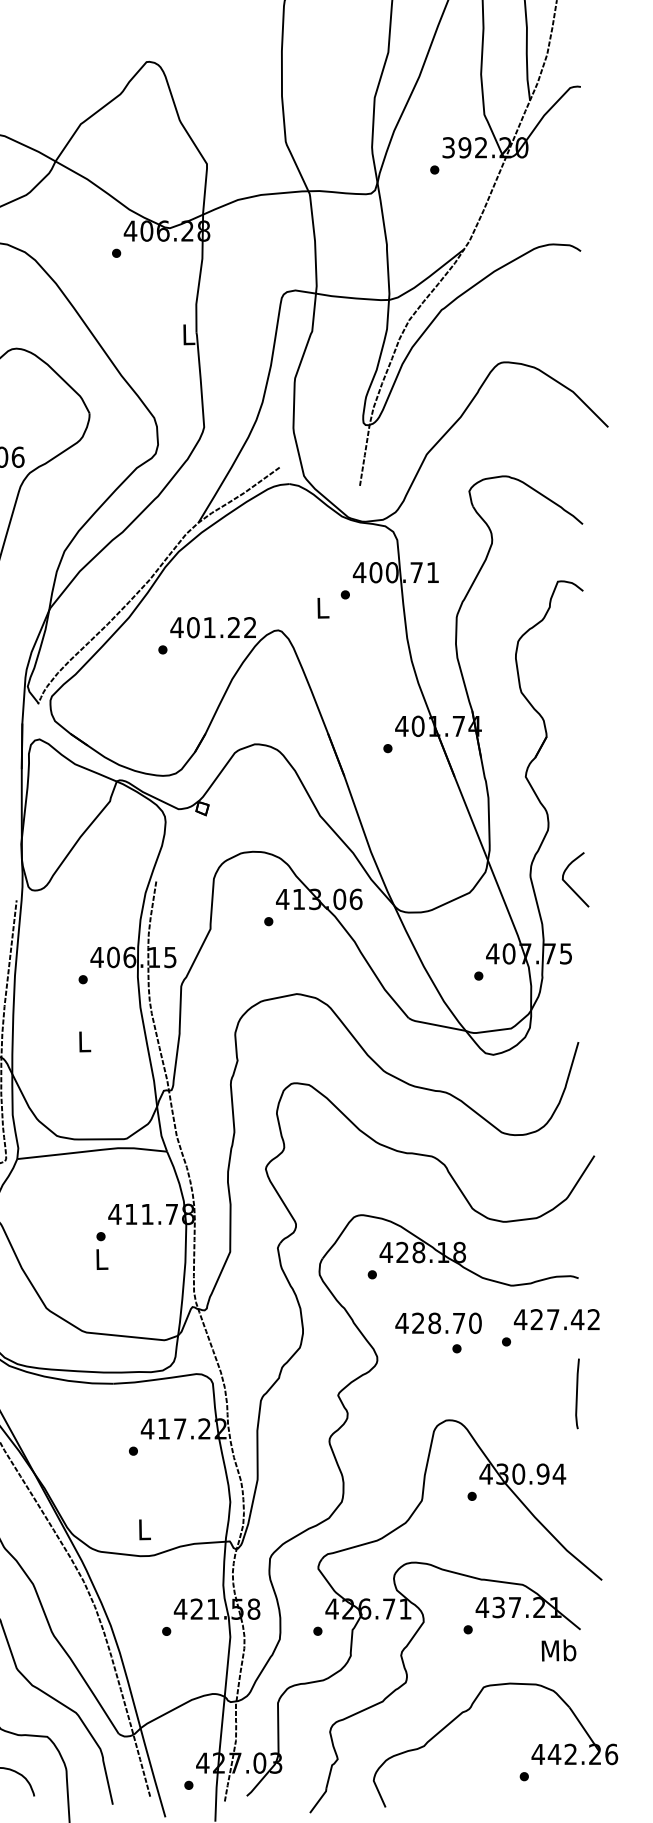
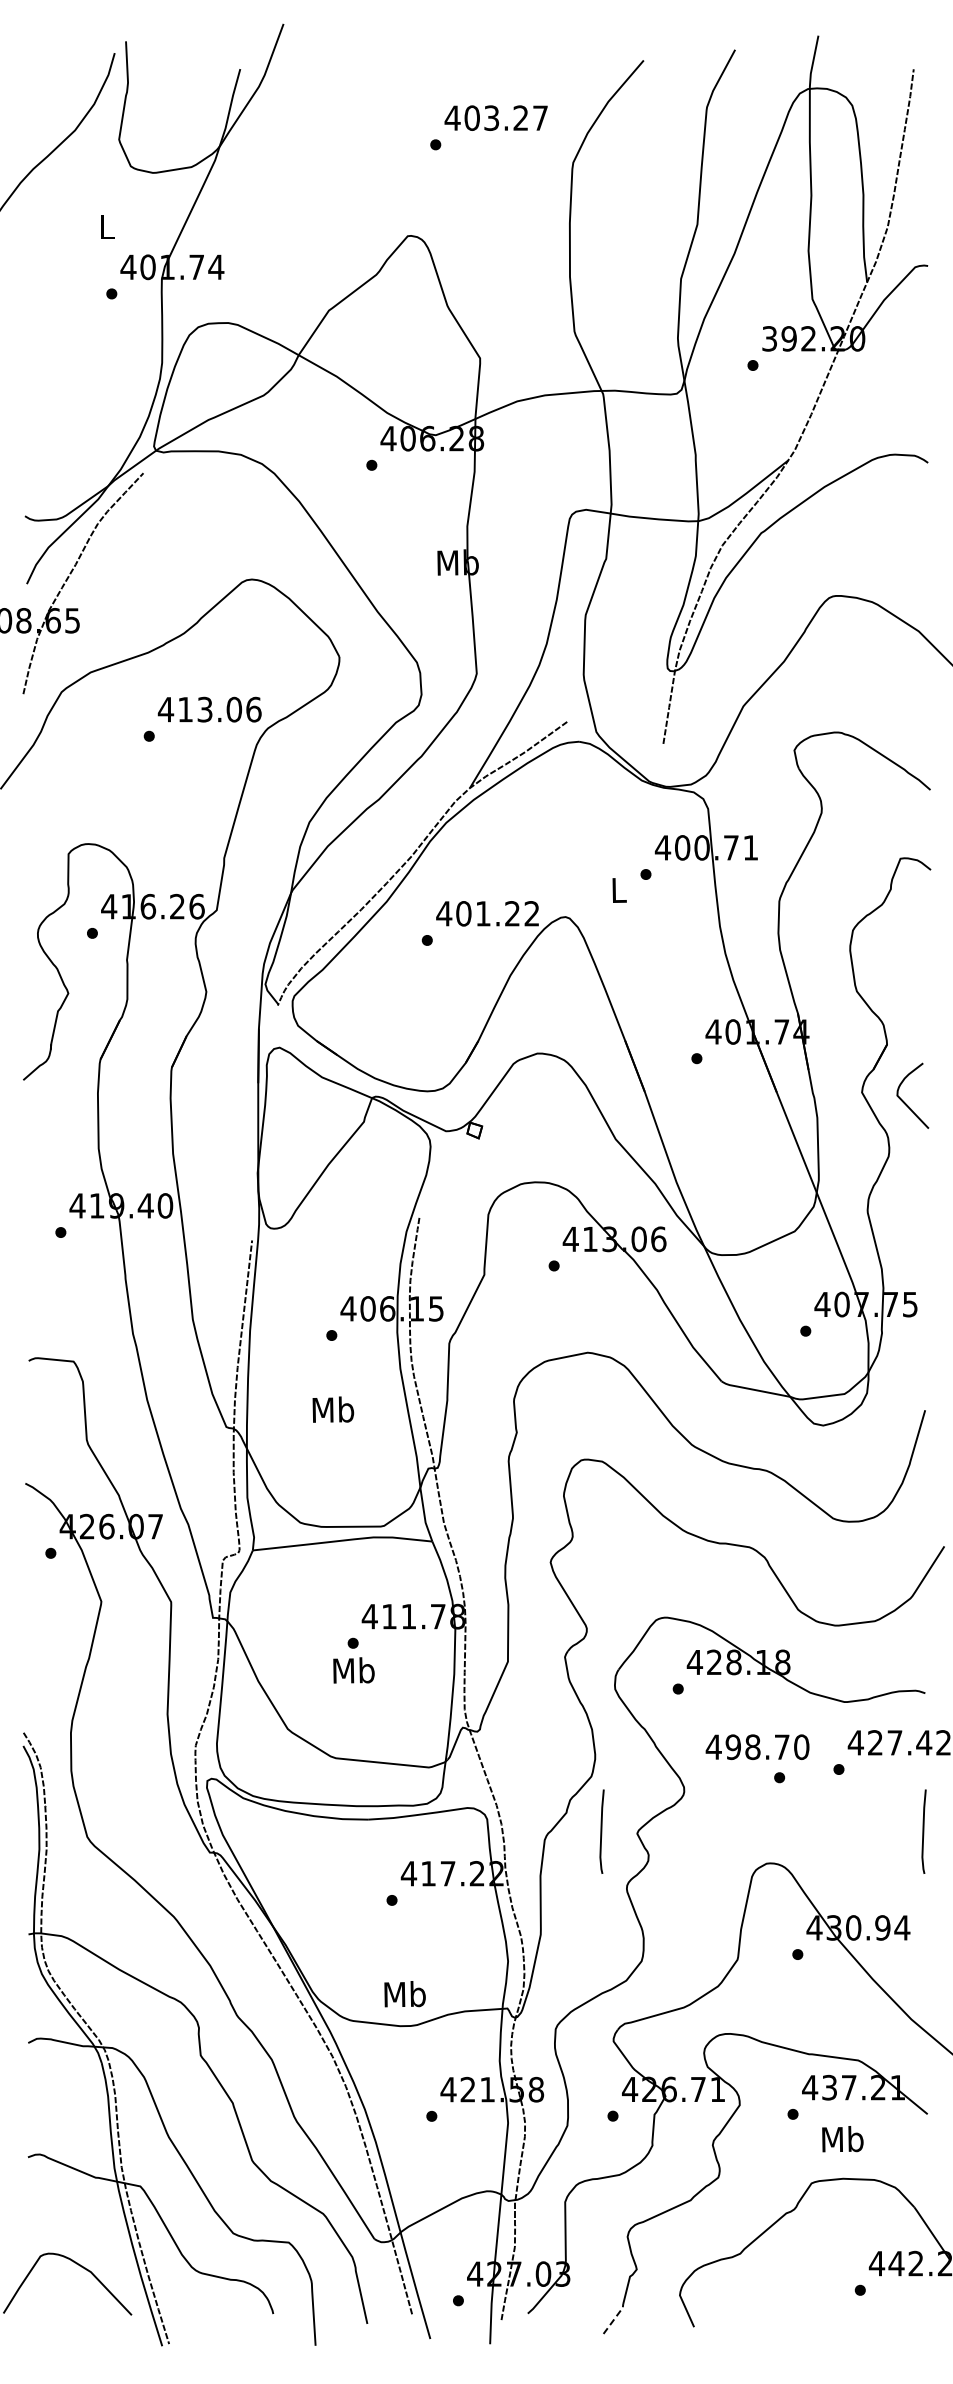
text: (188, 334) -> (457, 562), L -> Mb
curve: (569, 885) -> (905, 1102), moved
text: (84, 1041) -> (333, 1409), L -> Mb
text: (101, 1259) -> (353, 1670), L -> Mb
text: (417, 1323) -> (732, 1747), 428.70 -> 498.70
line: (308, 1393) -> (601, 1831), added
text: (143, 1529) -> (404, 1994), L -> Mb
text: (558, 1650) -> (842, 2139), moved
line: (319, 1800) -> (614, 2318), solid -> dashed

